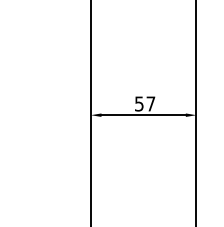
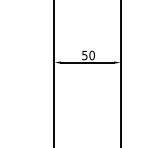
text: (149, 103) -> (91, 55), 57 -> 50

